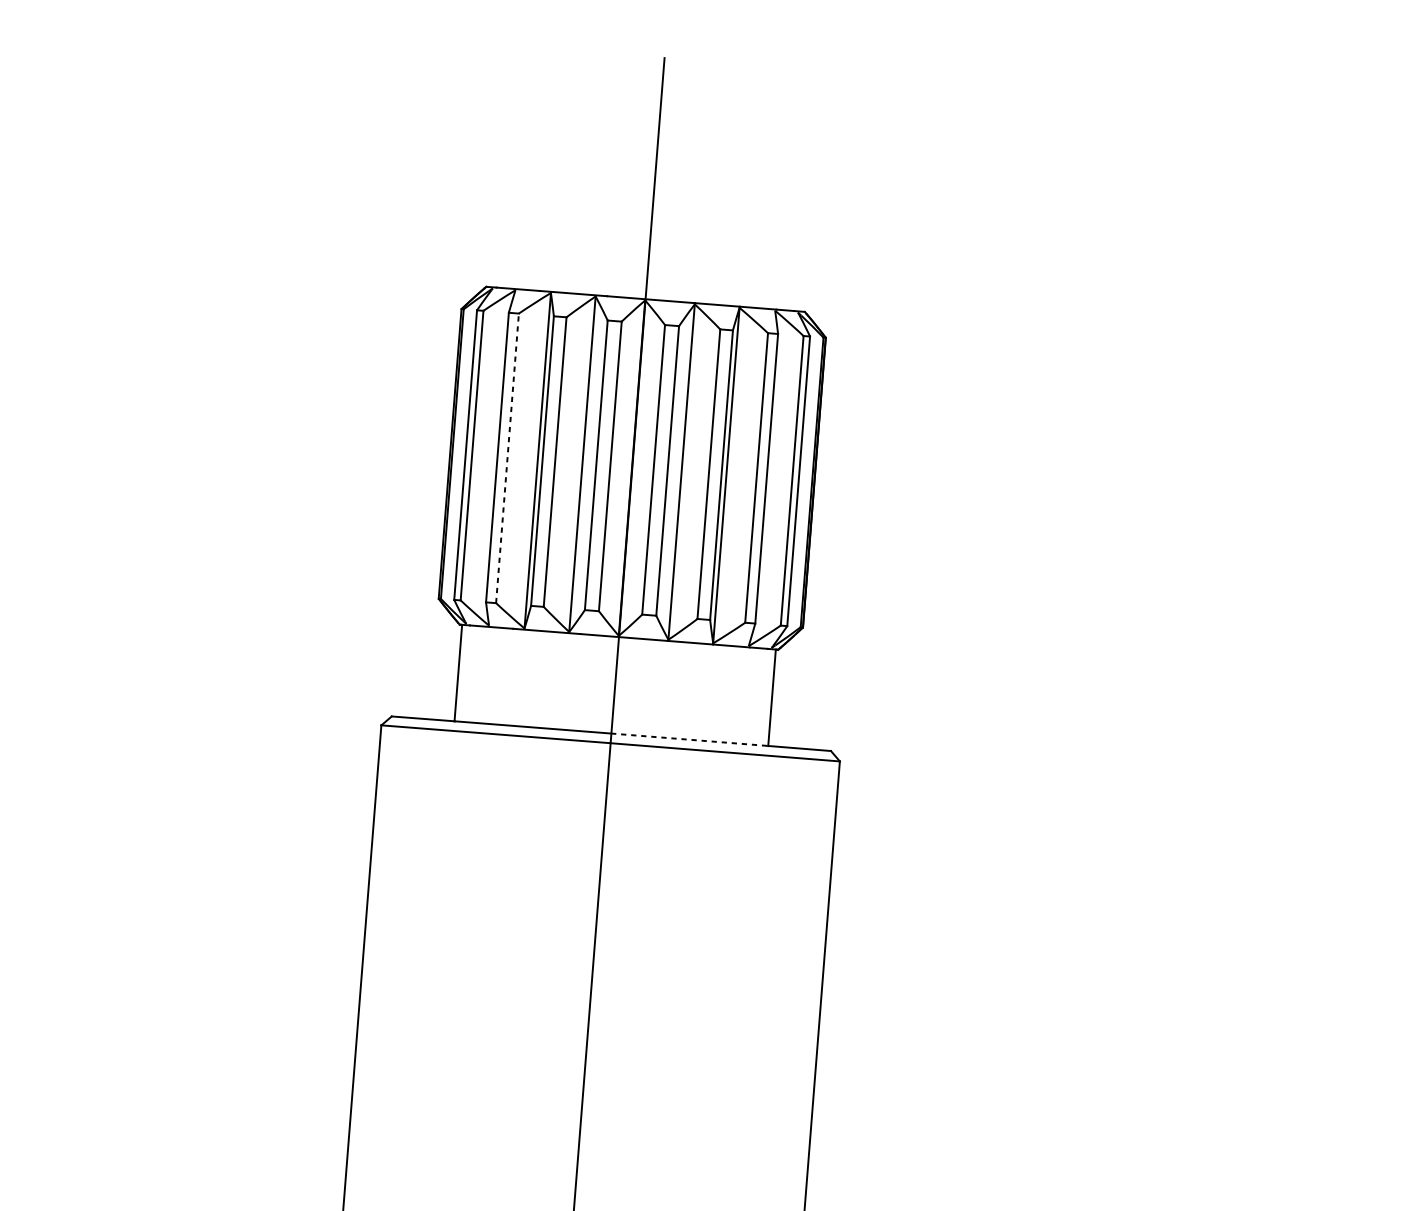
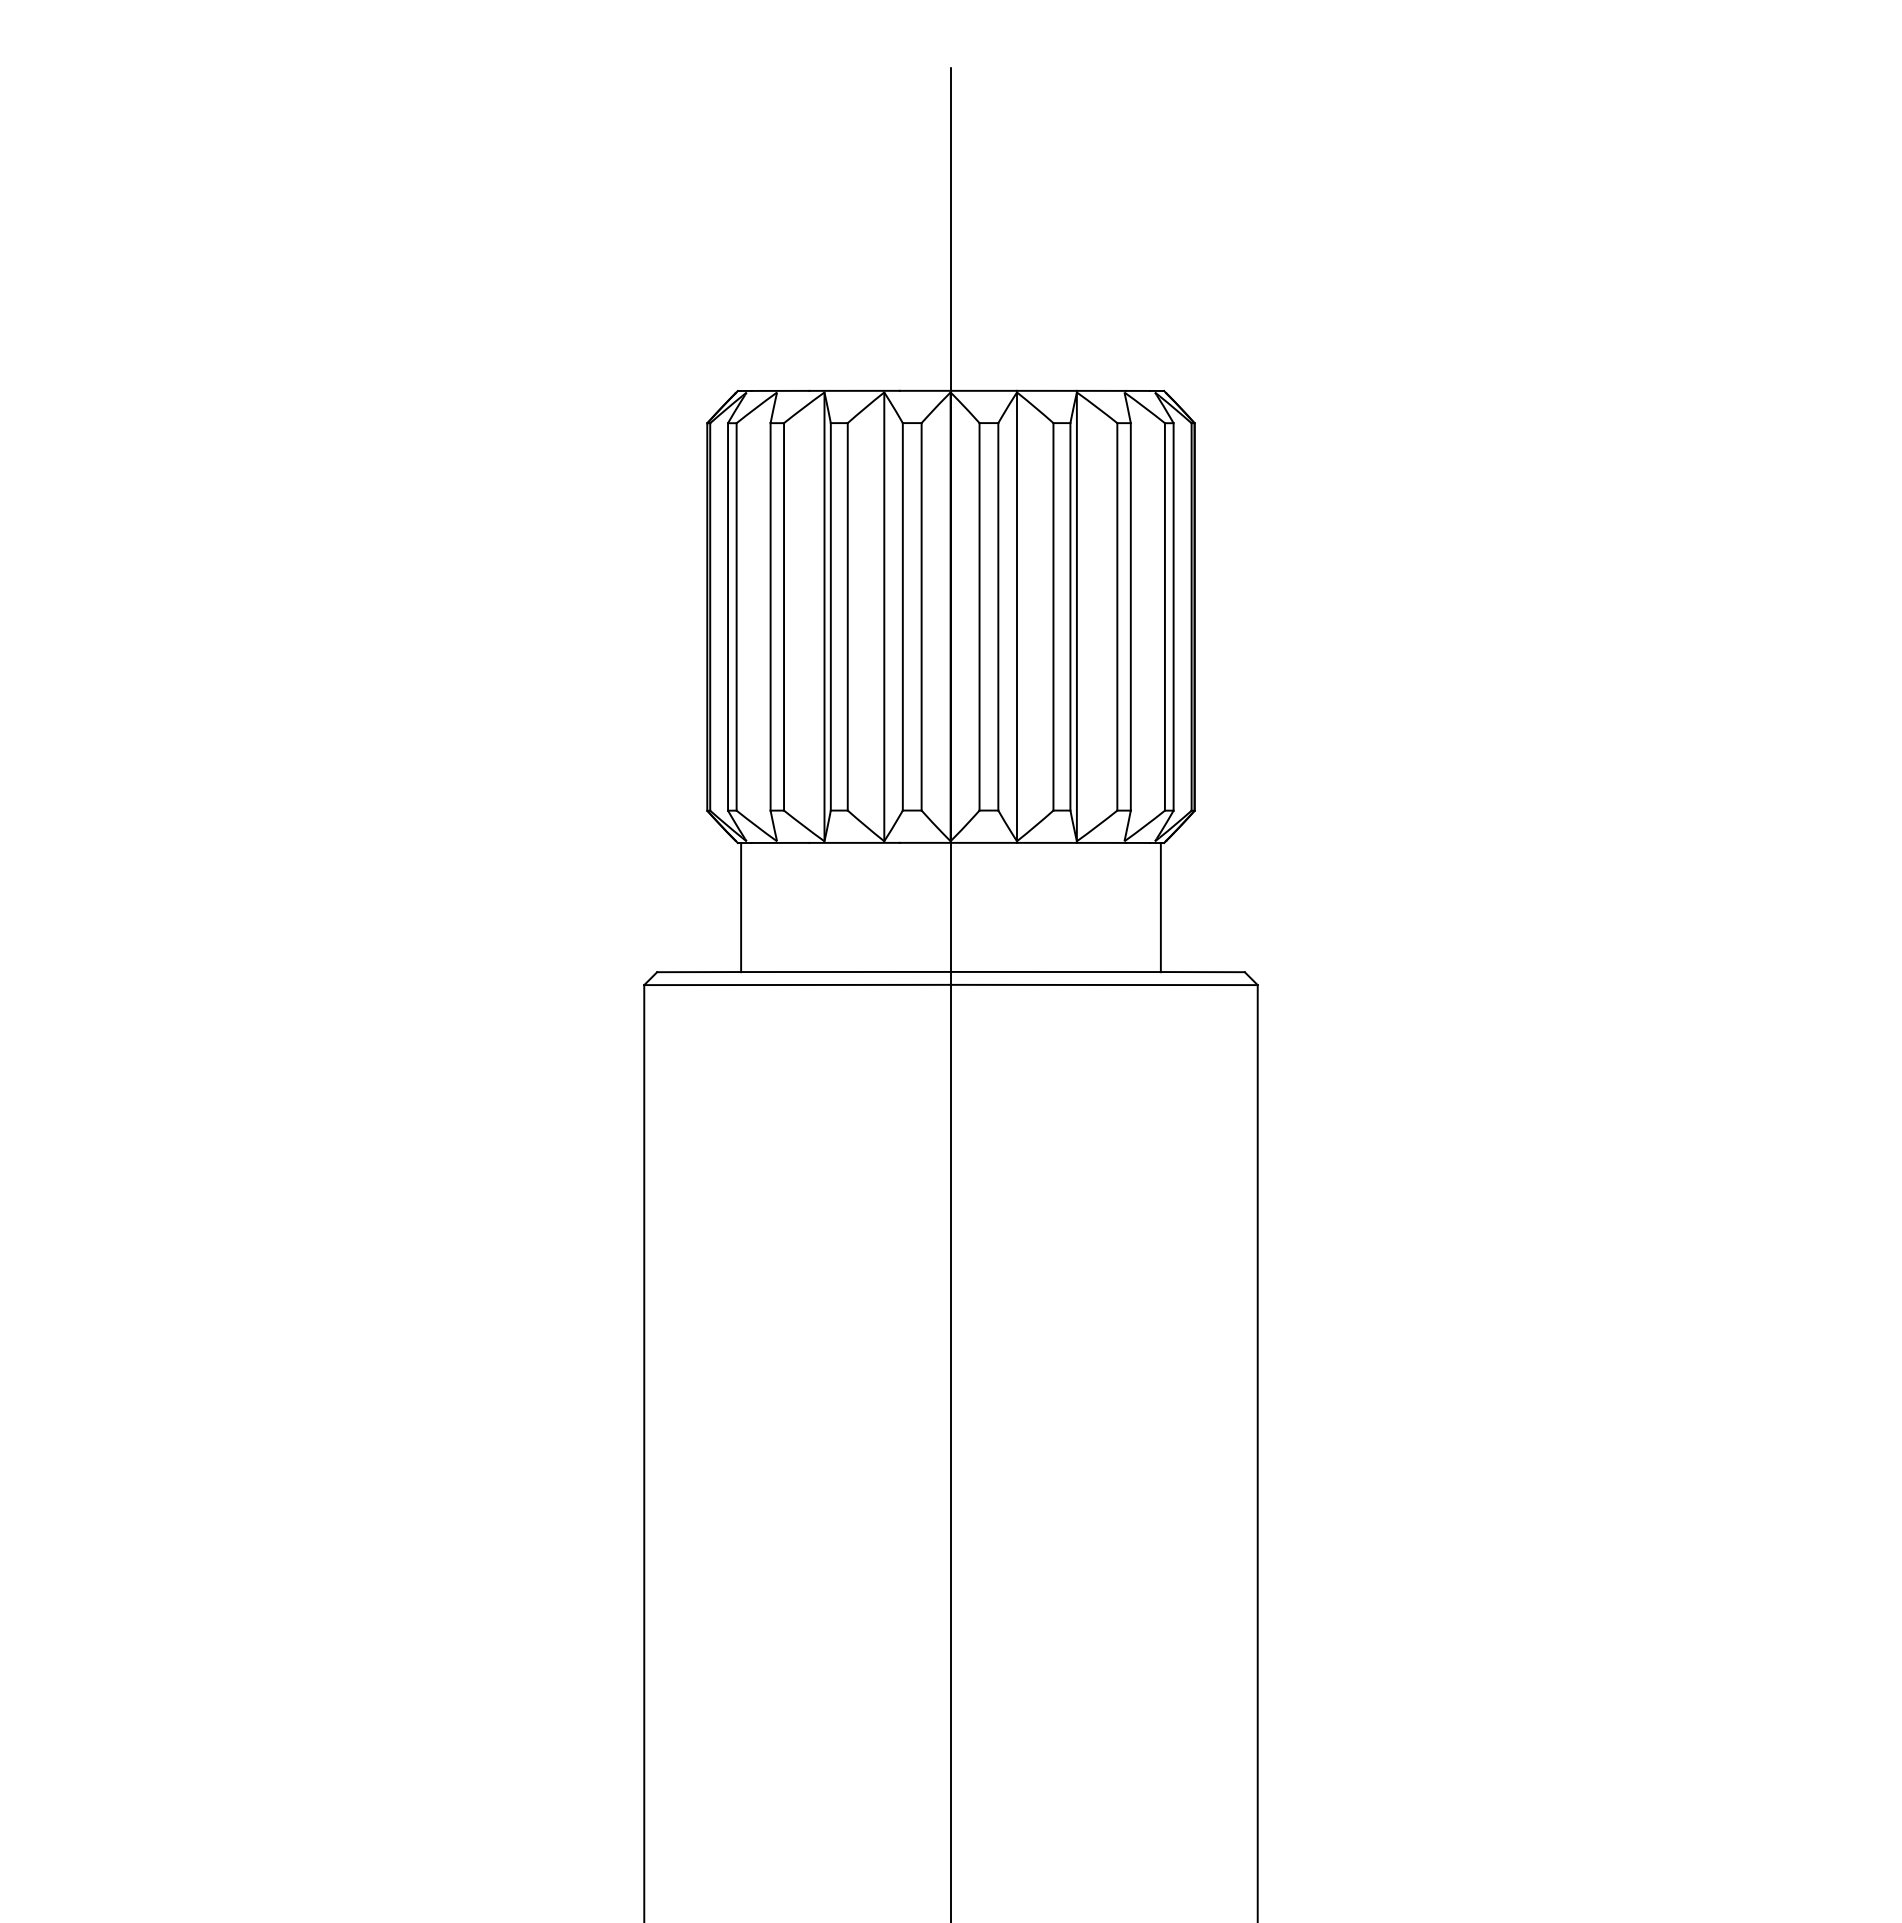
line: (507, 458) -> (784, 616), dashed -> solid
line: (690, 739) -> (1056, 971), dashed -> solid

